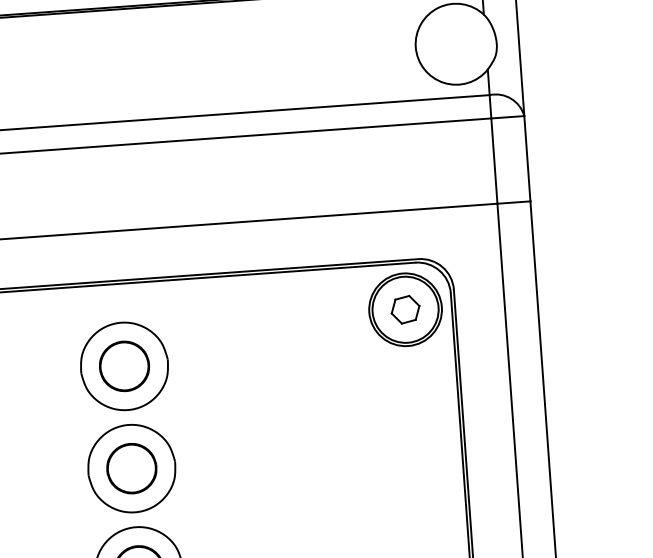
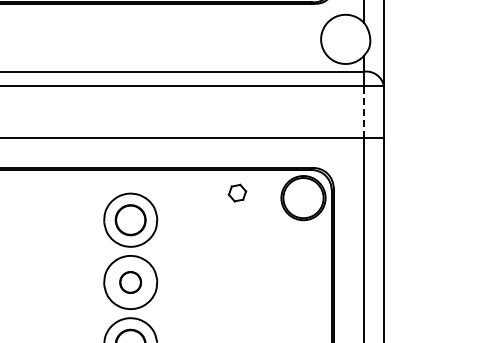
line: (493, 160) -> (363, 111), solid -> dashed
part: (405, 308) -> (237, 192), moved
part: (131, 468) -> (130, 282), size x0.7

